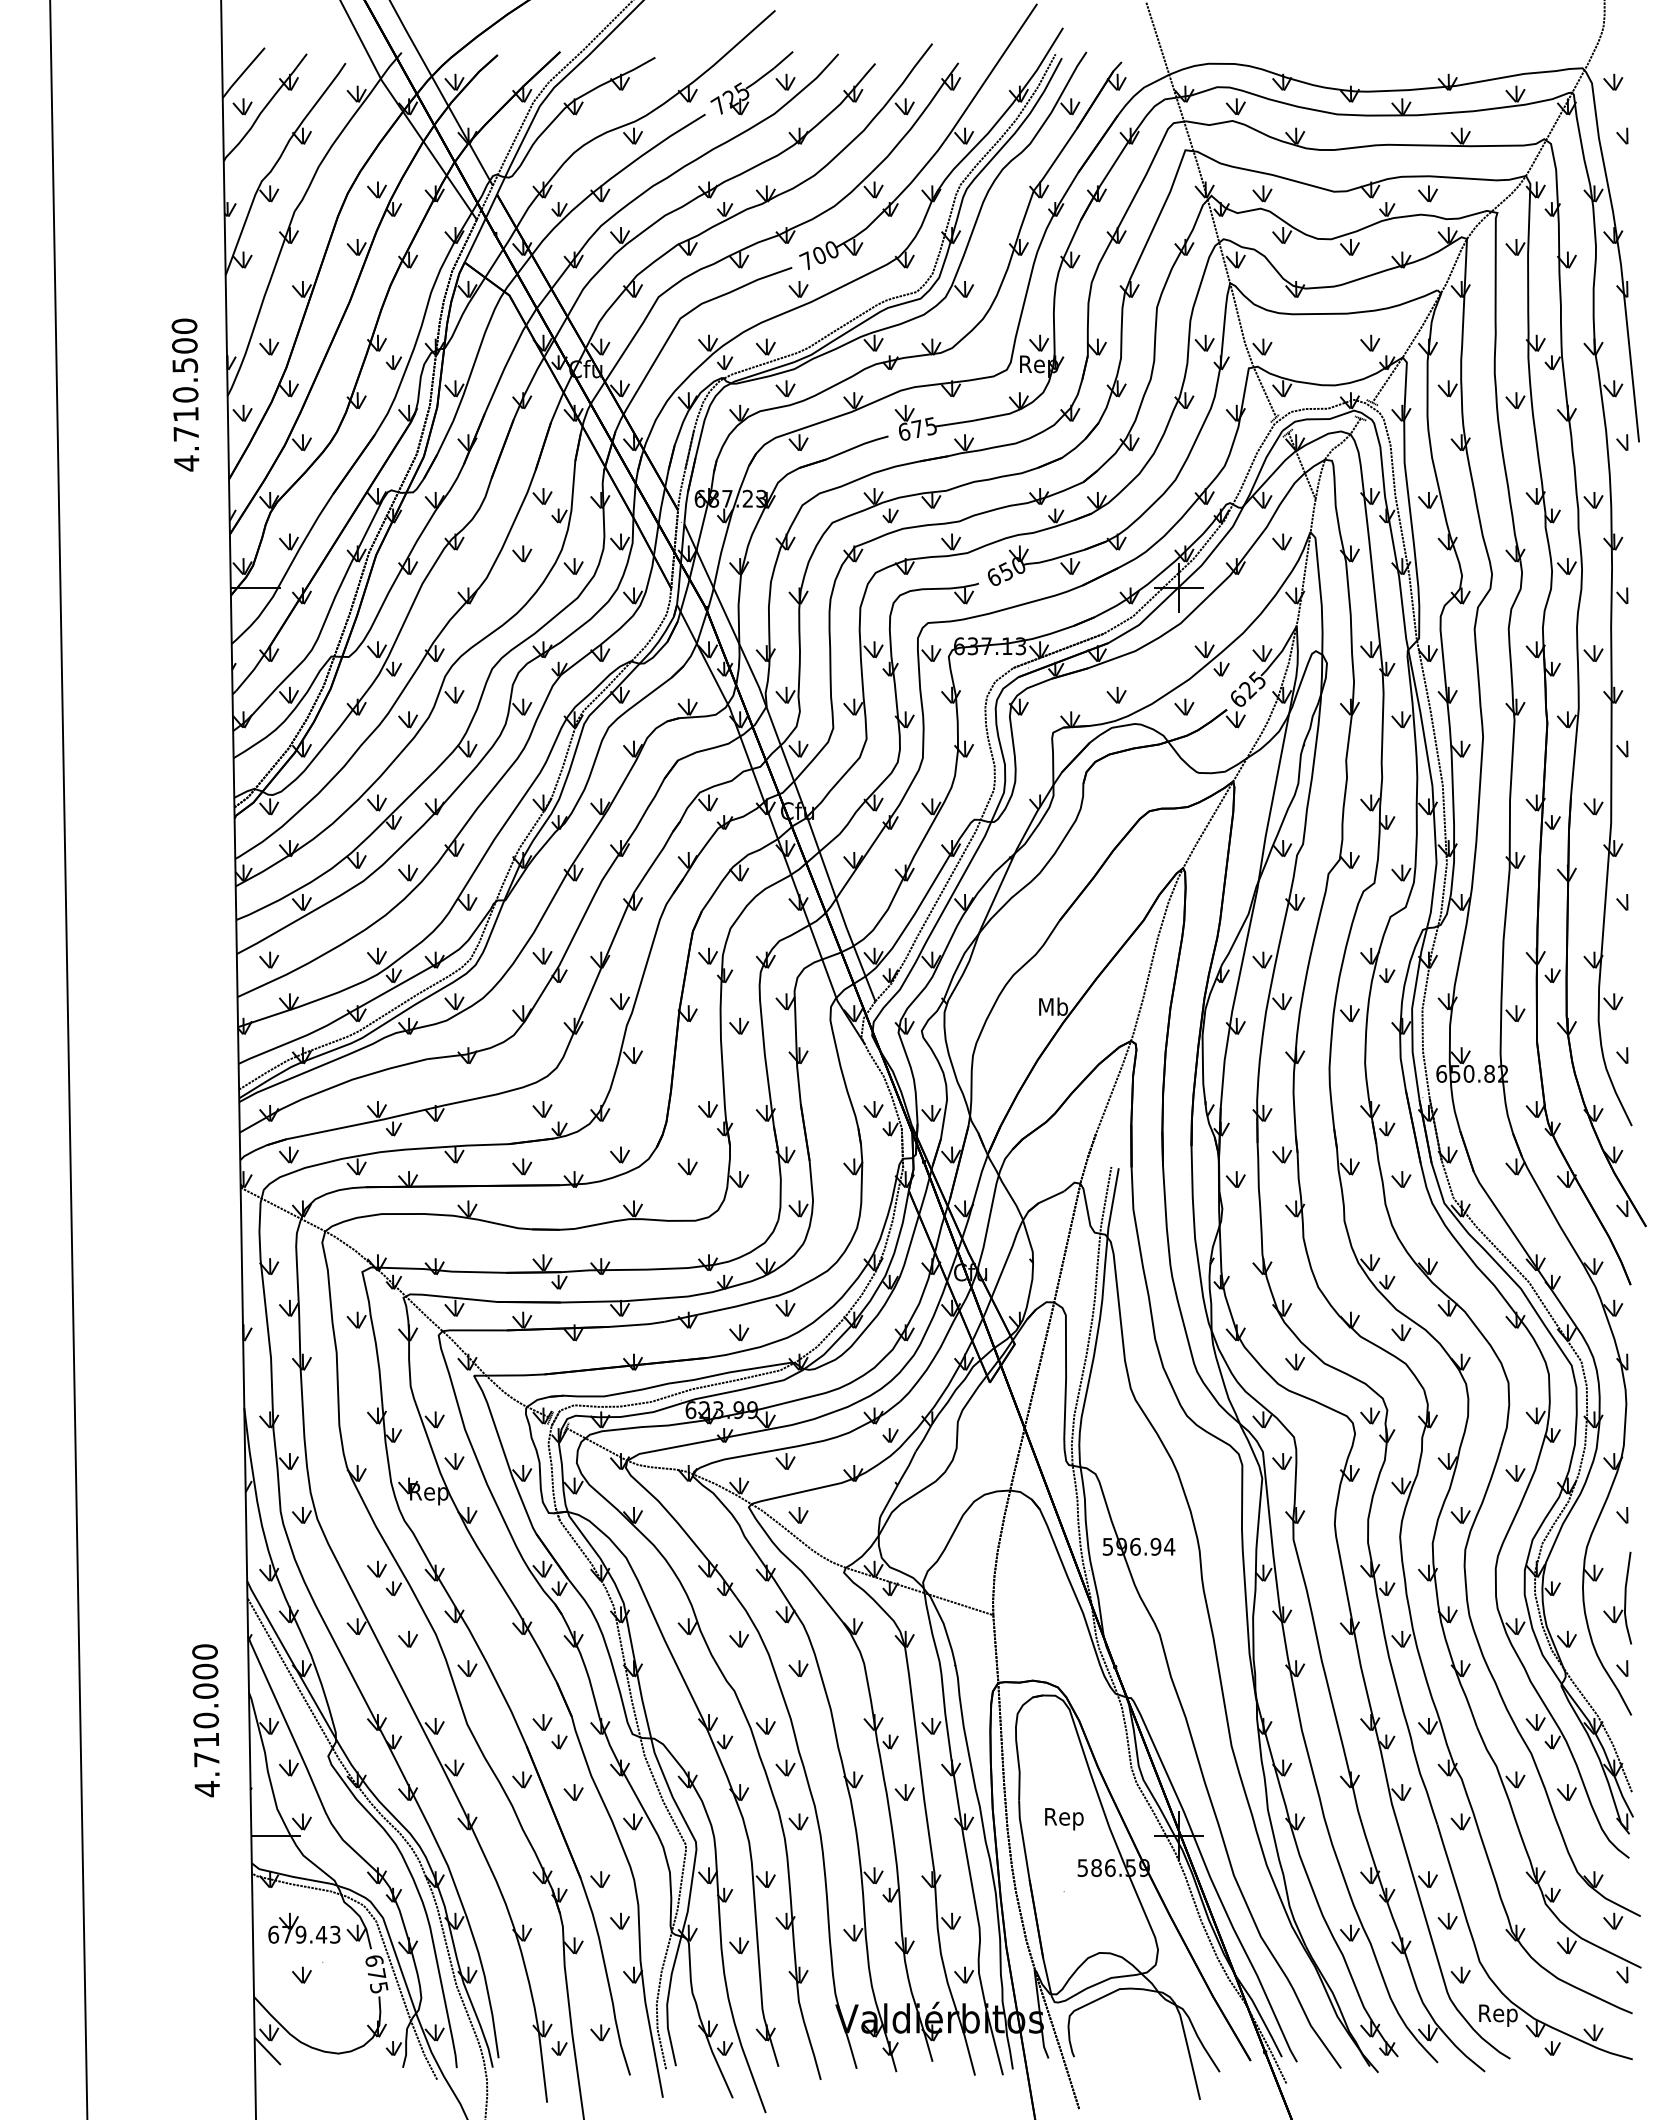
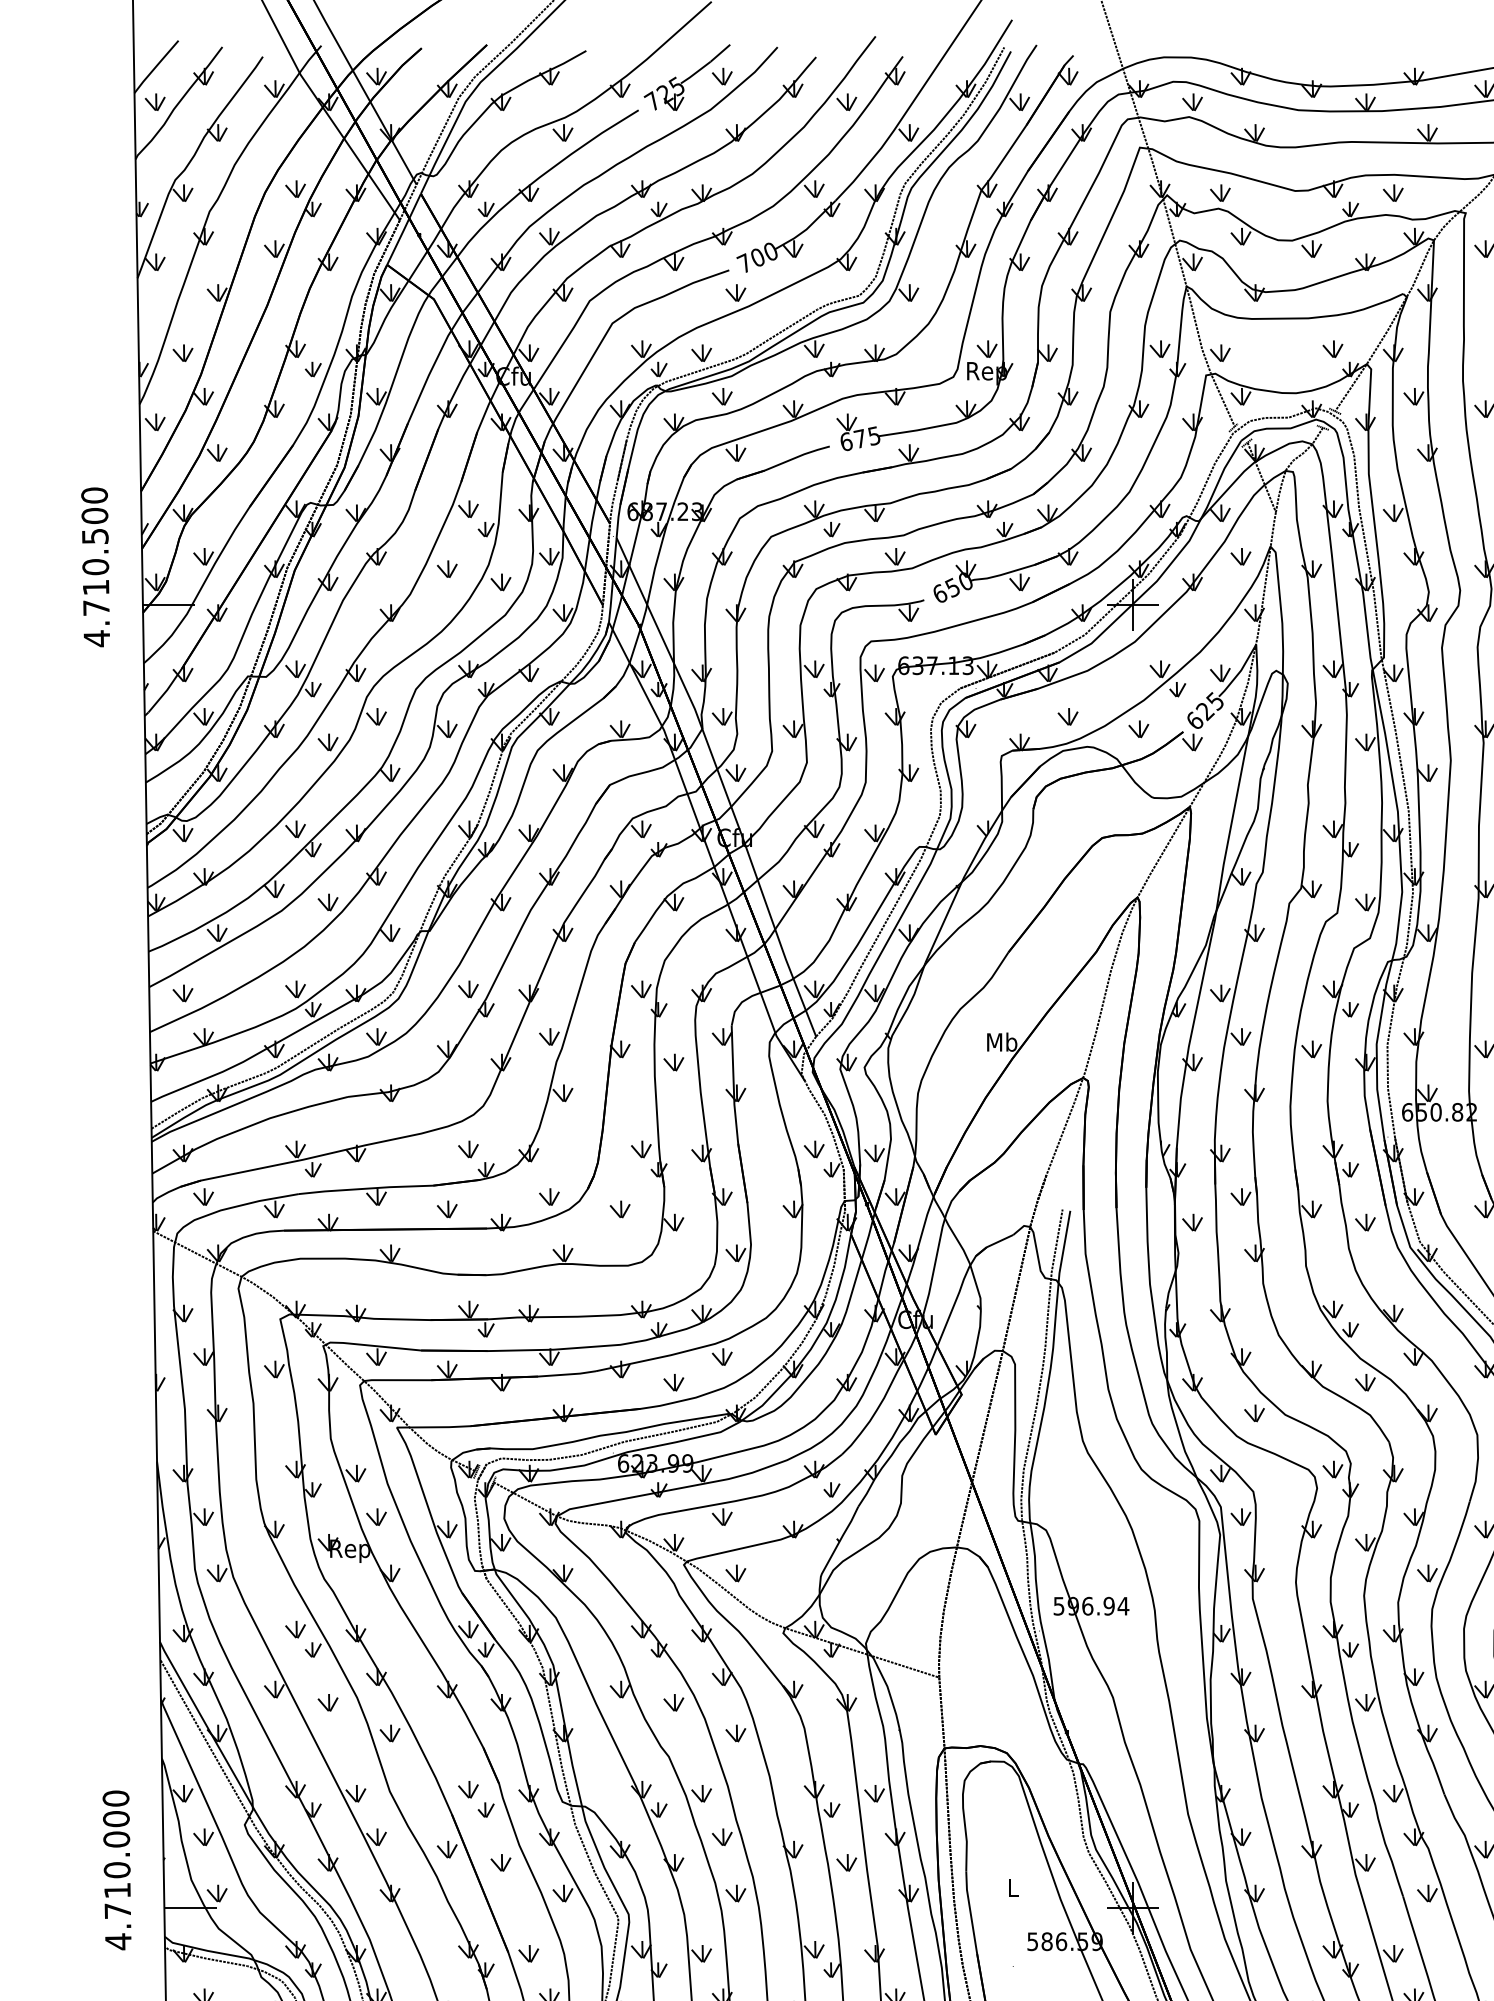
text: (185, 394) -> (95, 566), moved
text: (205, 1720) -> (116, 1870), moved
text: (1064, 1819) -> (1013, 1891), Rep -> L

